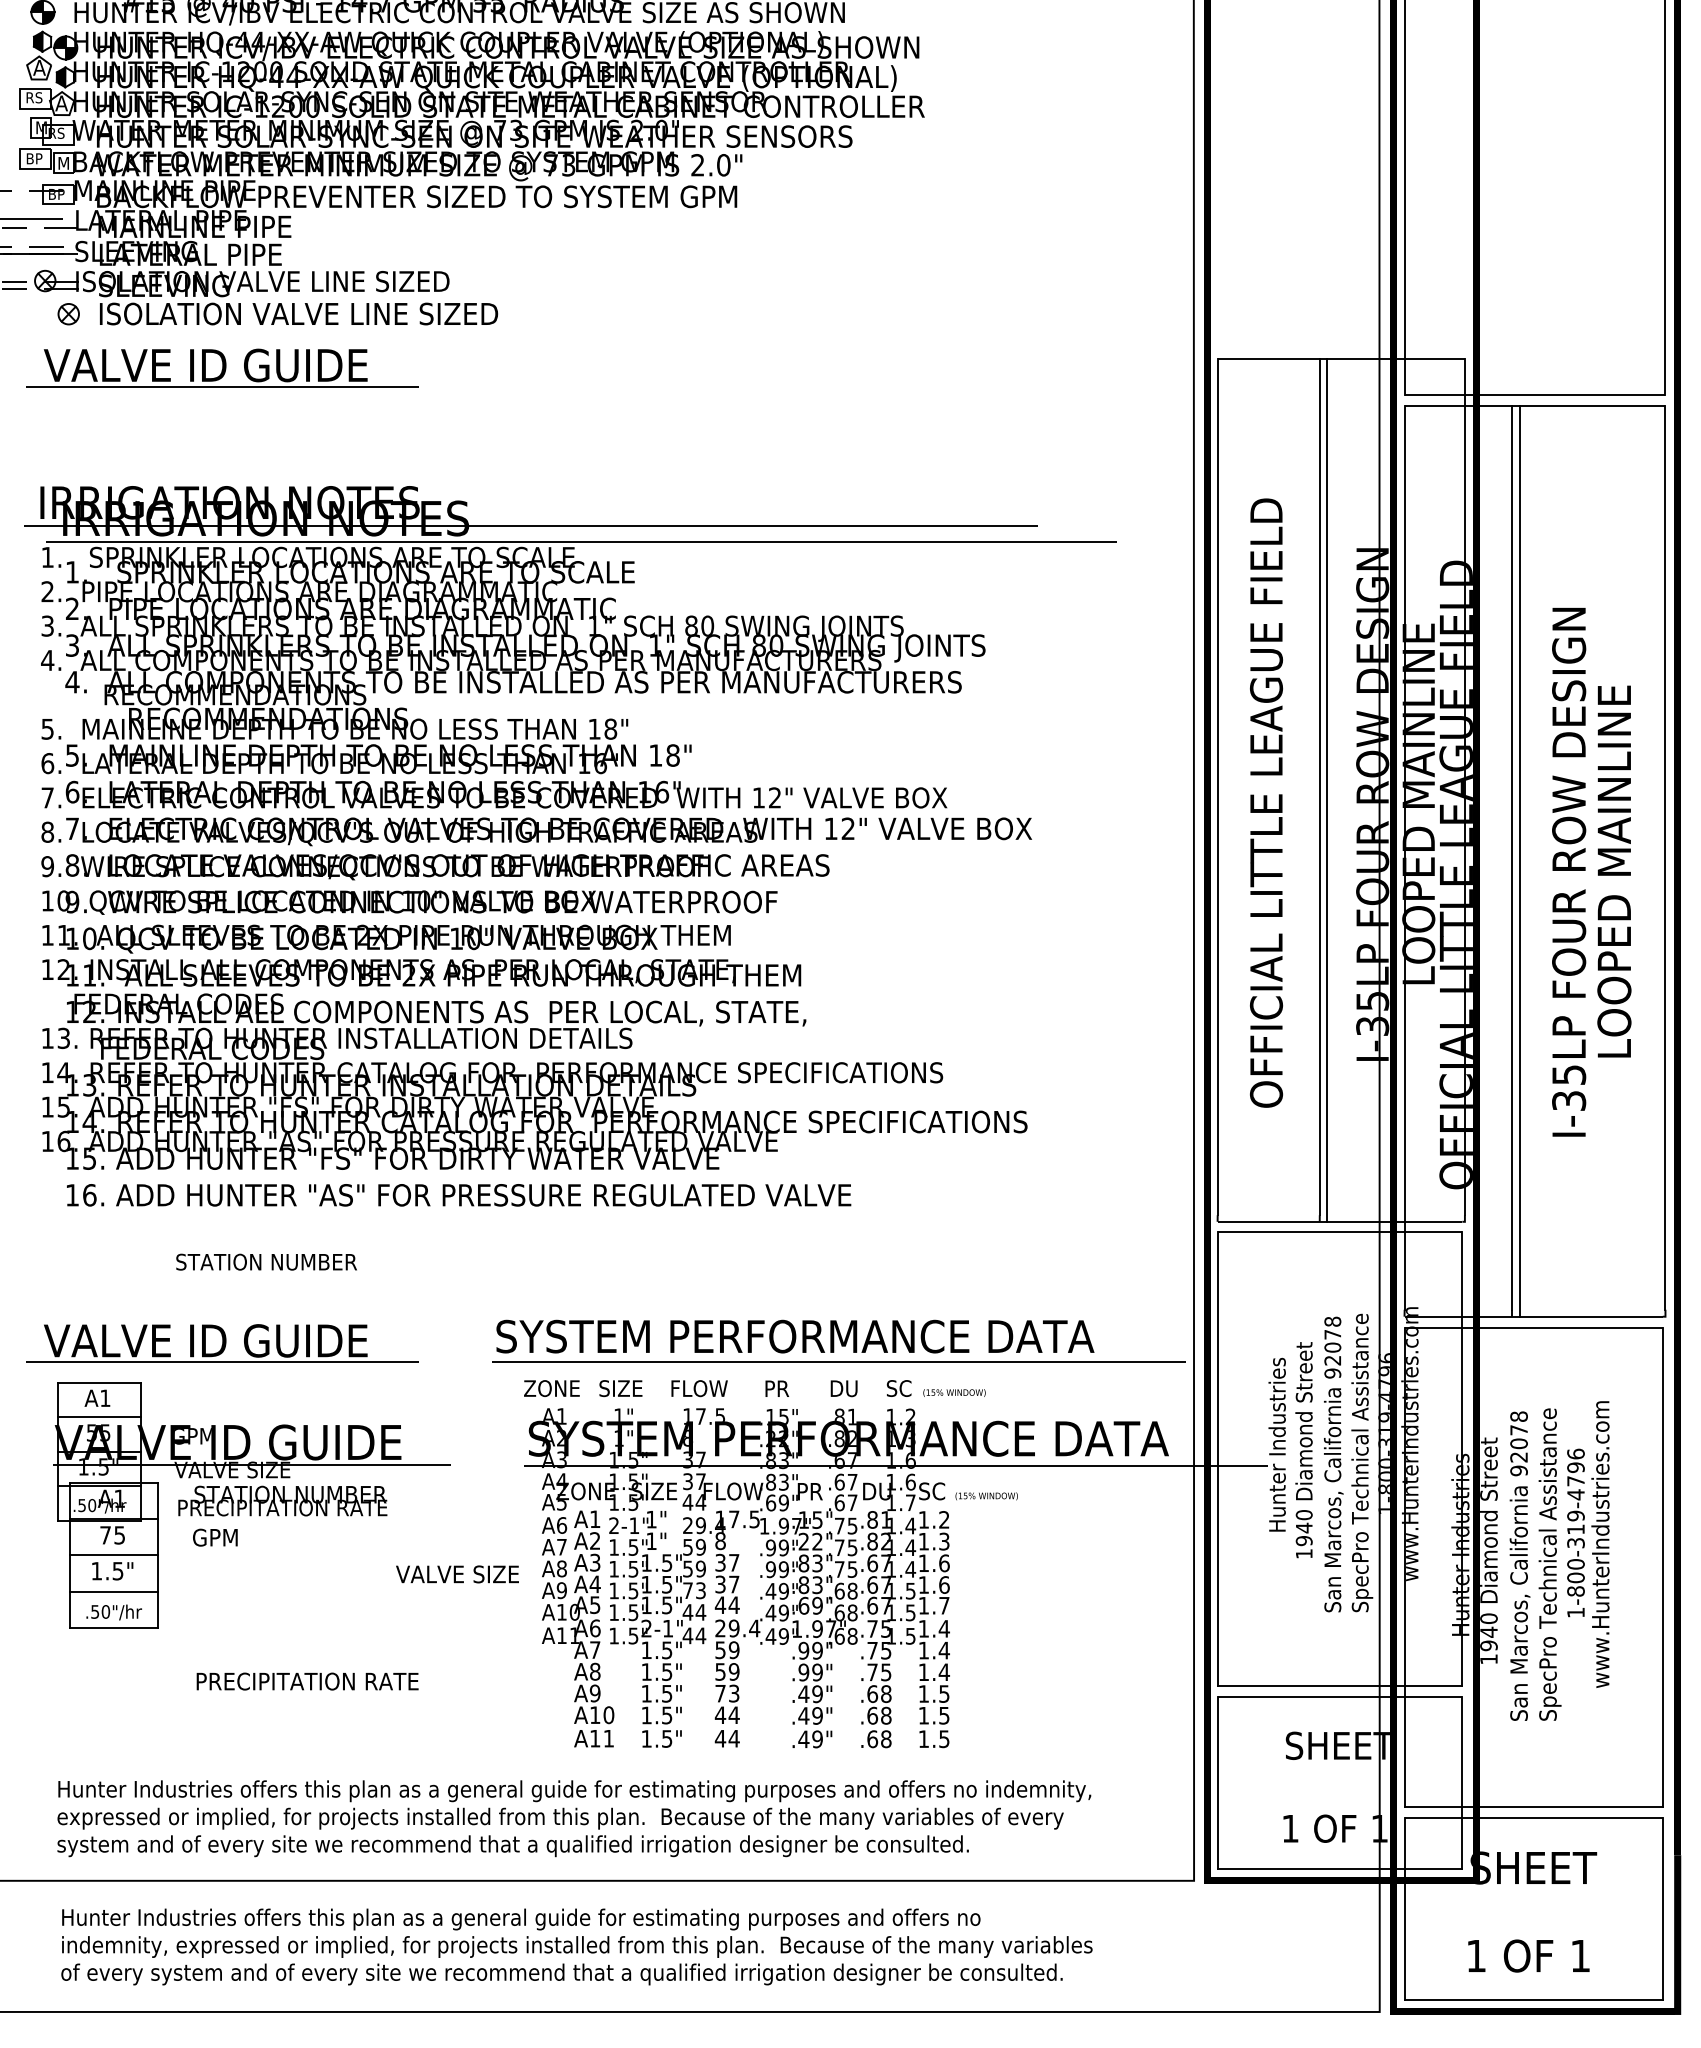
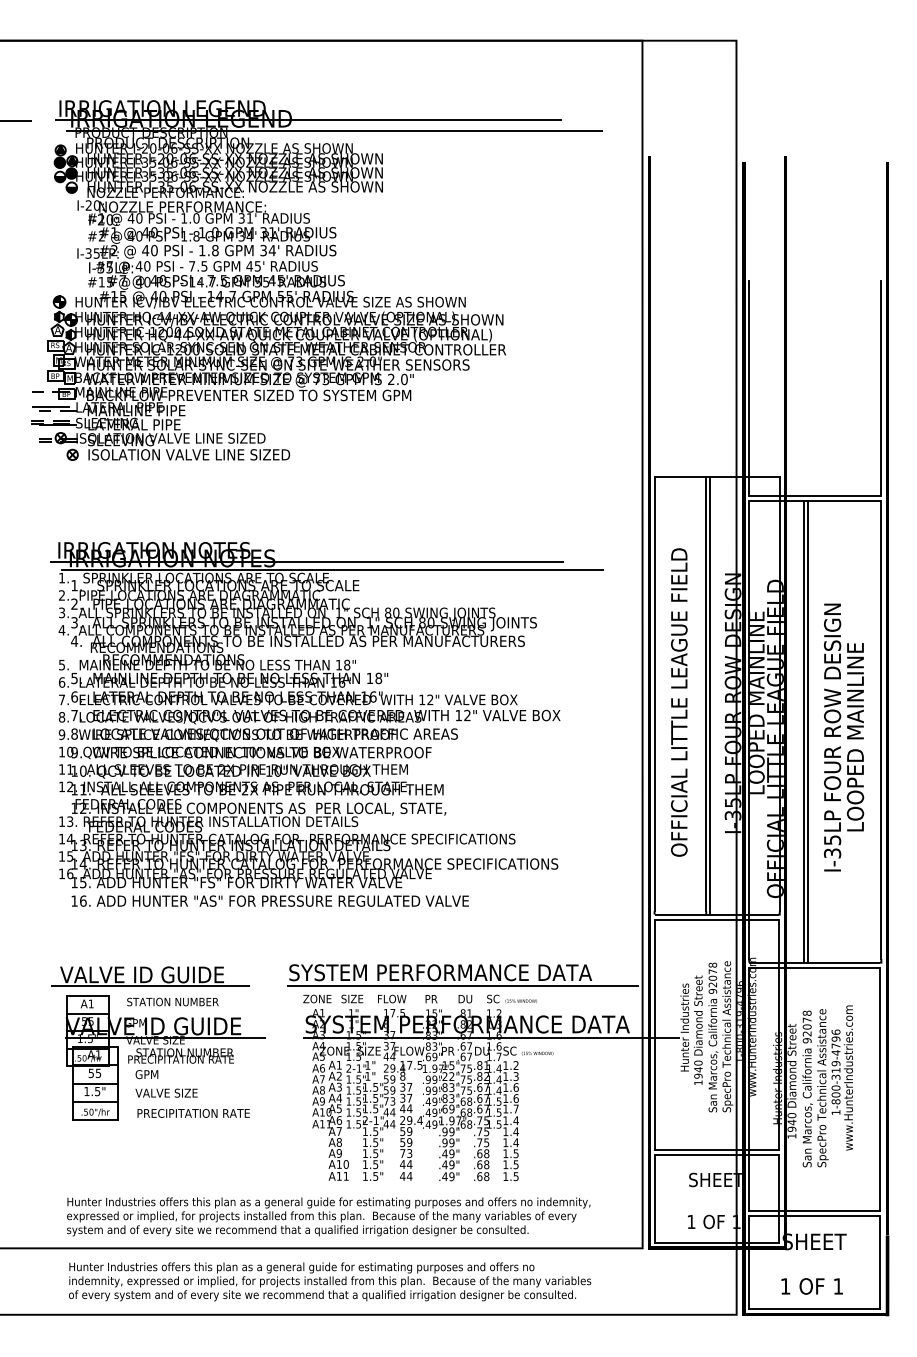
part: (222, 368) -> (150, 482), removed
text: (265, 1261) -> (172, 1001), moved
text: (103, 1535) -> (90, 1073), 75 -> 55
text: (457, 1573) -> (166, 1092), moved
text: (307, 1681) -> (193, 1113), moved

